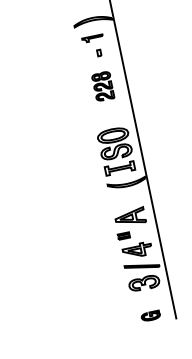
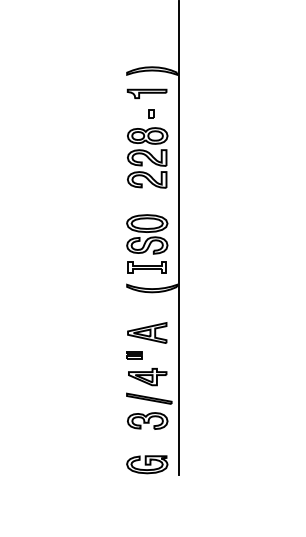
part: (92, 38) -> (146, 93), size x1.43
part: (102, 86) -> (147, 157), size x1.67
part: (150, 315) -> (147, 464), size x1.67

